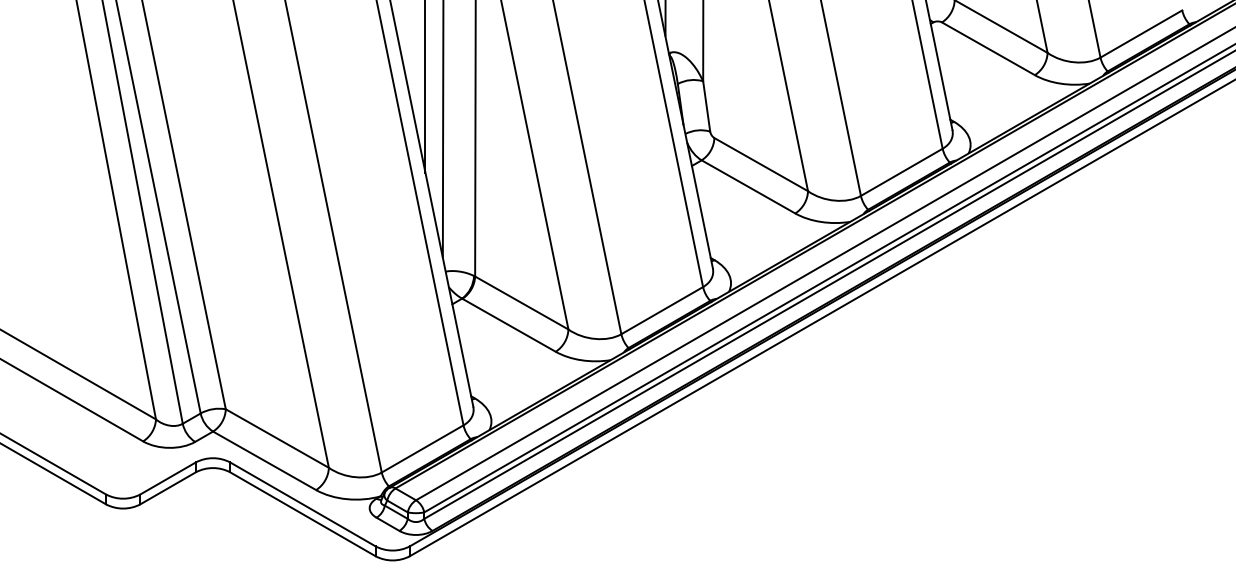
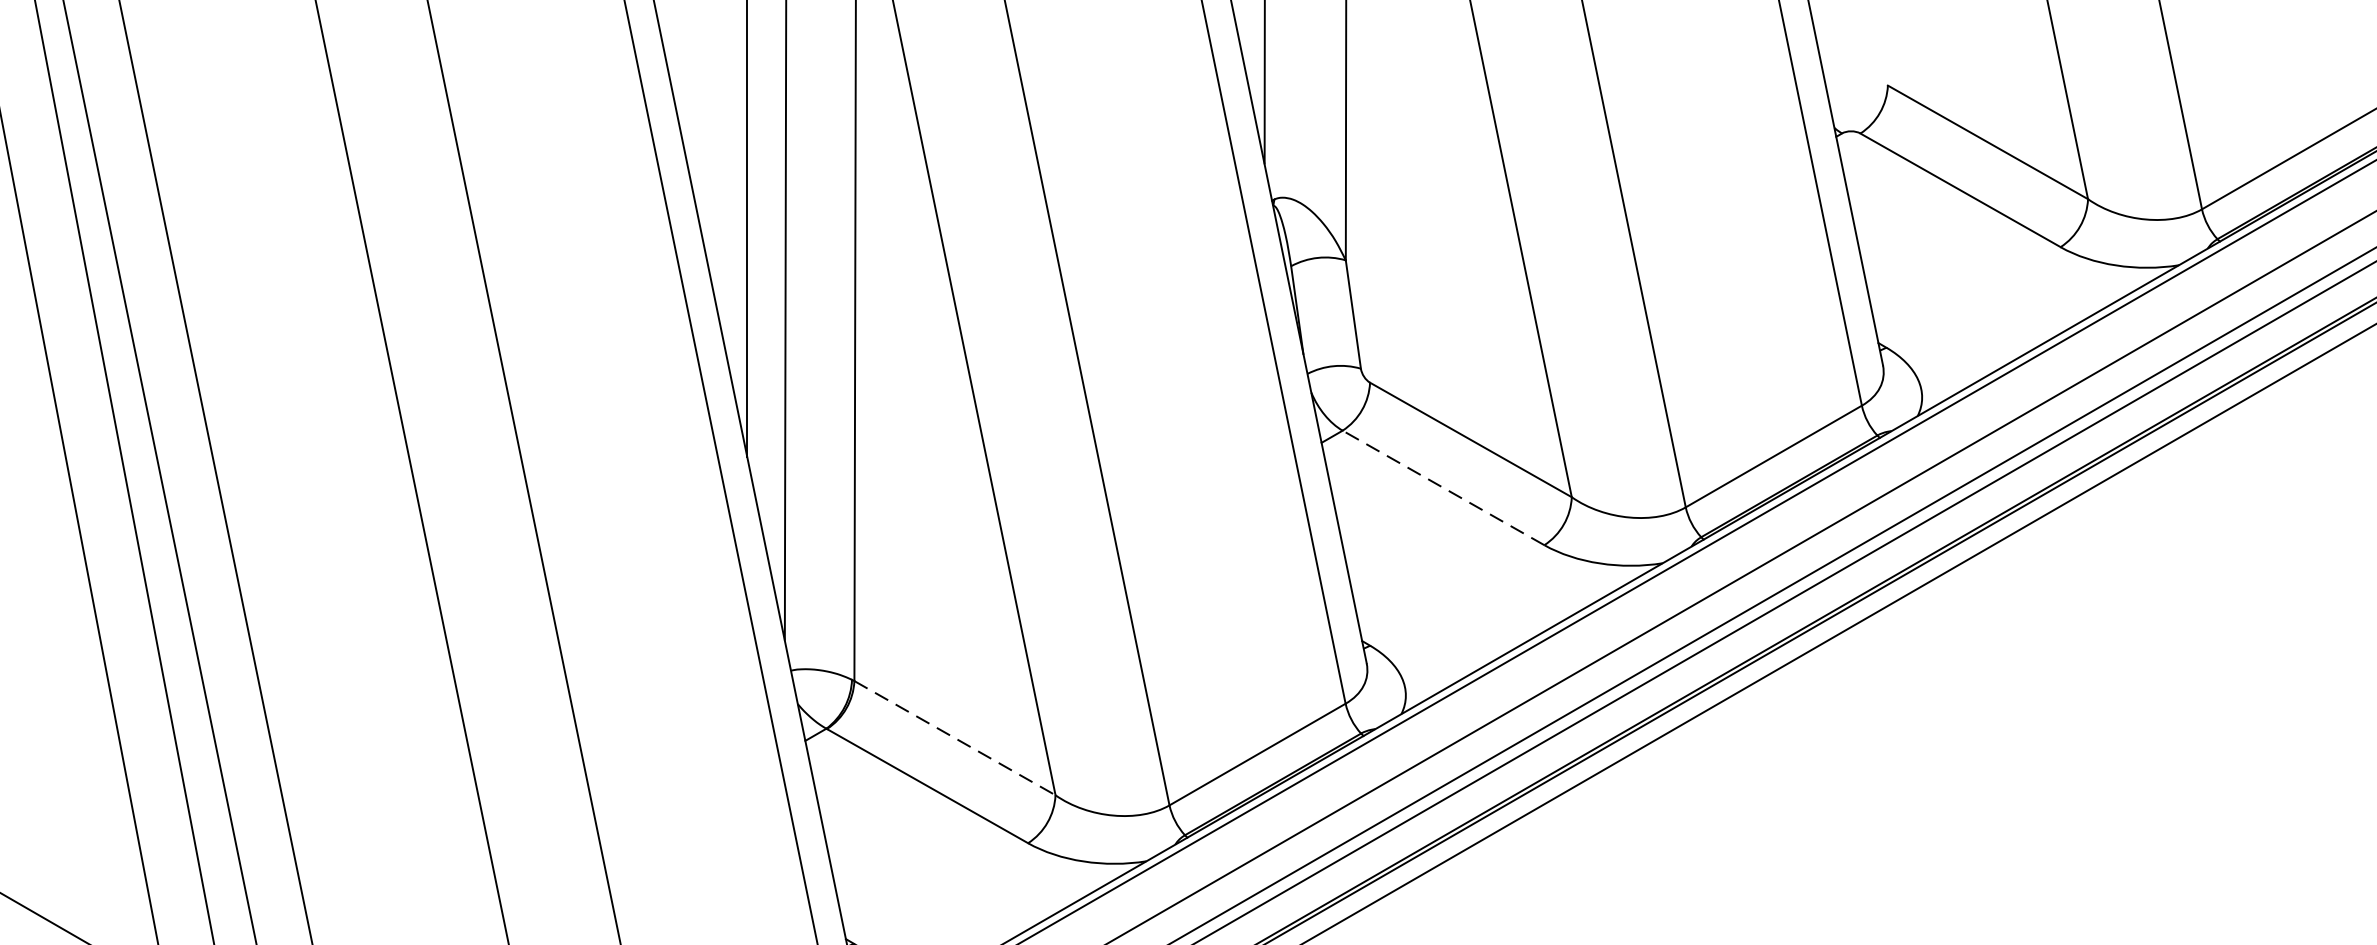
line: (748, 186) -> (1443, 487), solid -> dashed
line: (521, 303) -> (954, 739), solid -> dashed

